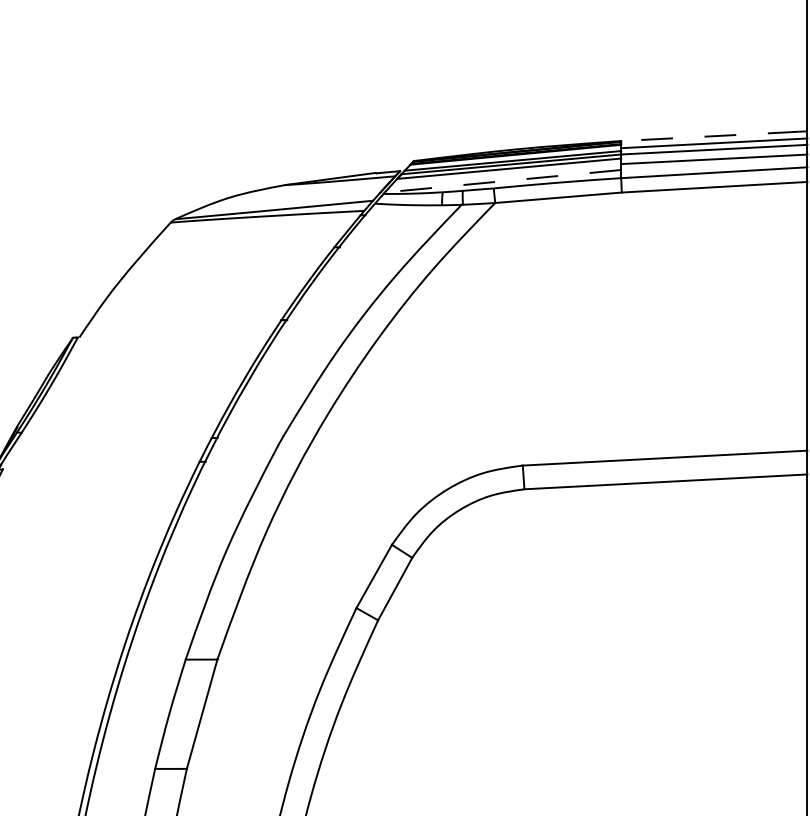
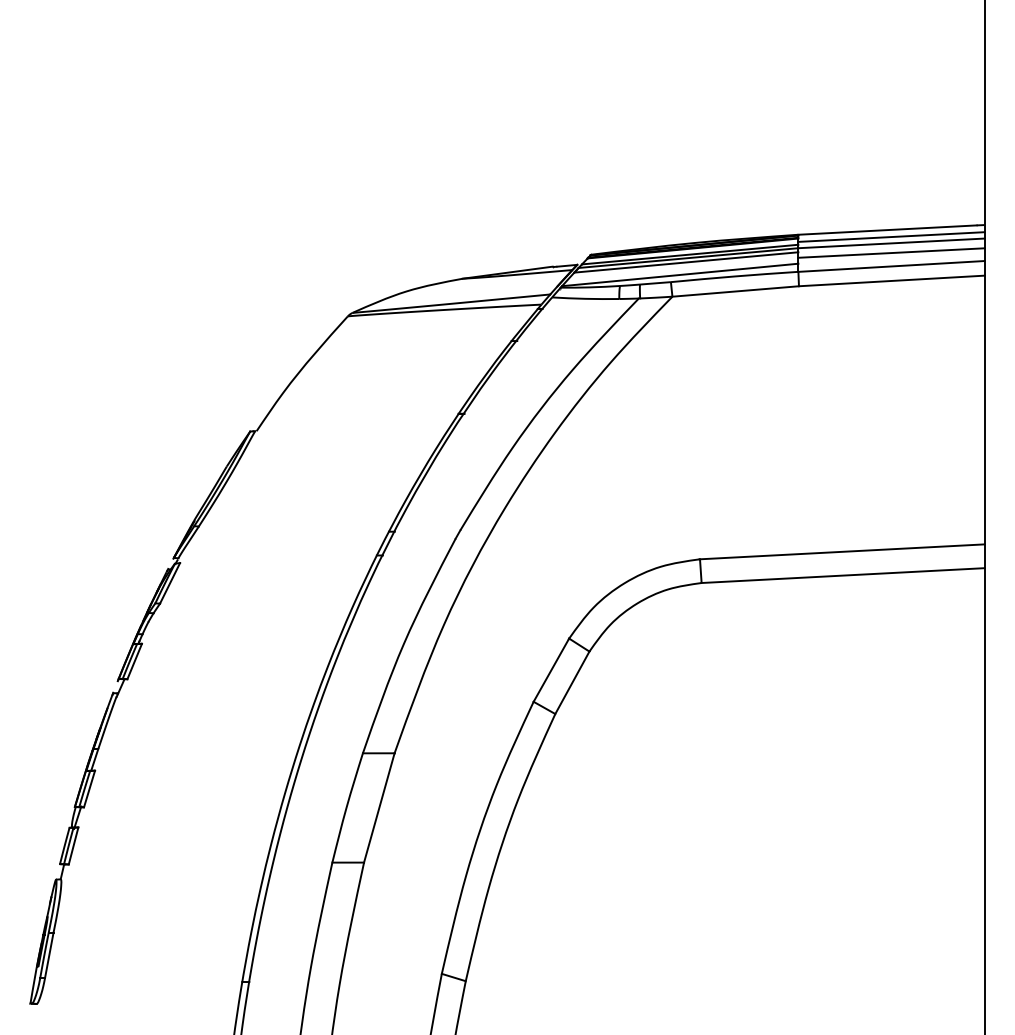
line: (710, 136) -> (887, 230), dashed -> solid
line: (503, 180) -> (680, 274), dashed -> solid

